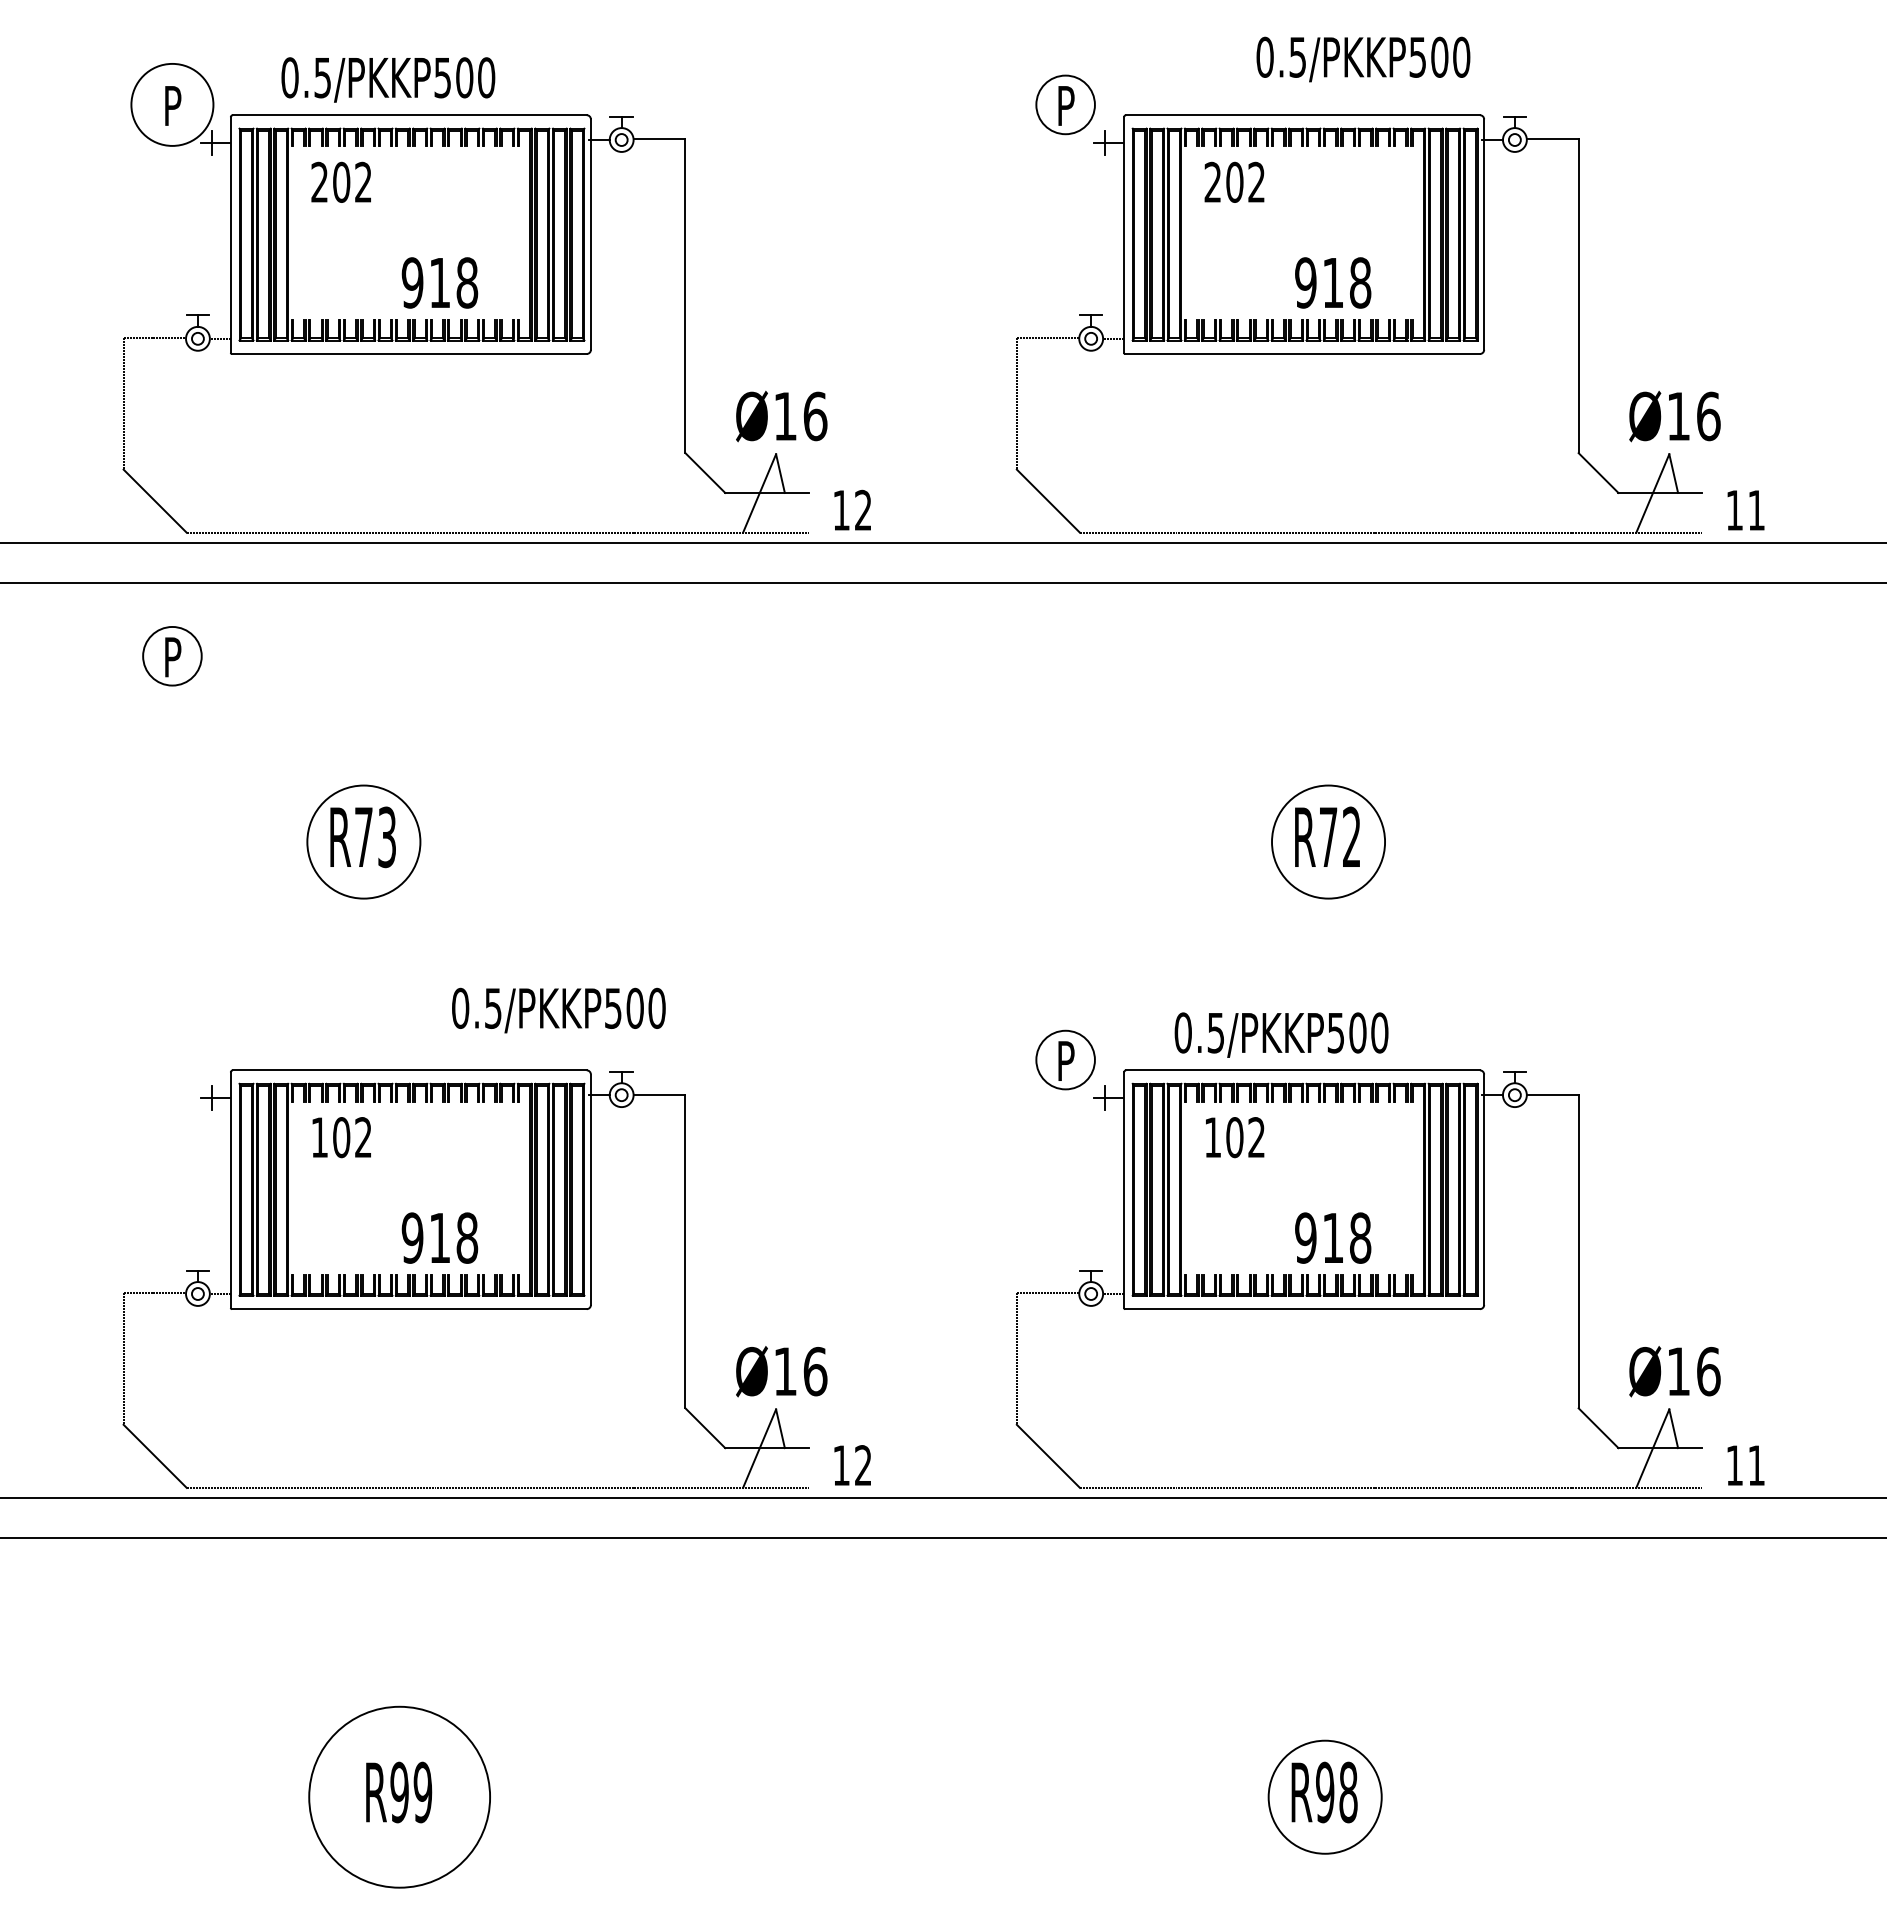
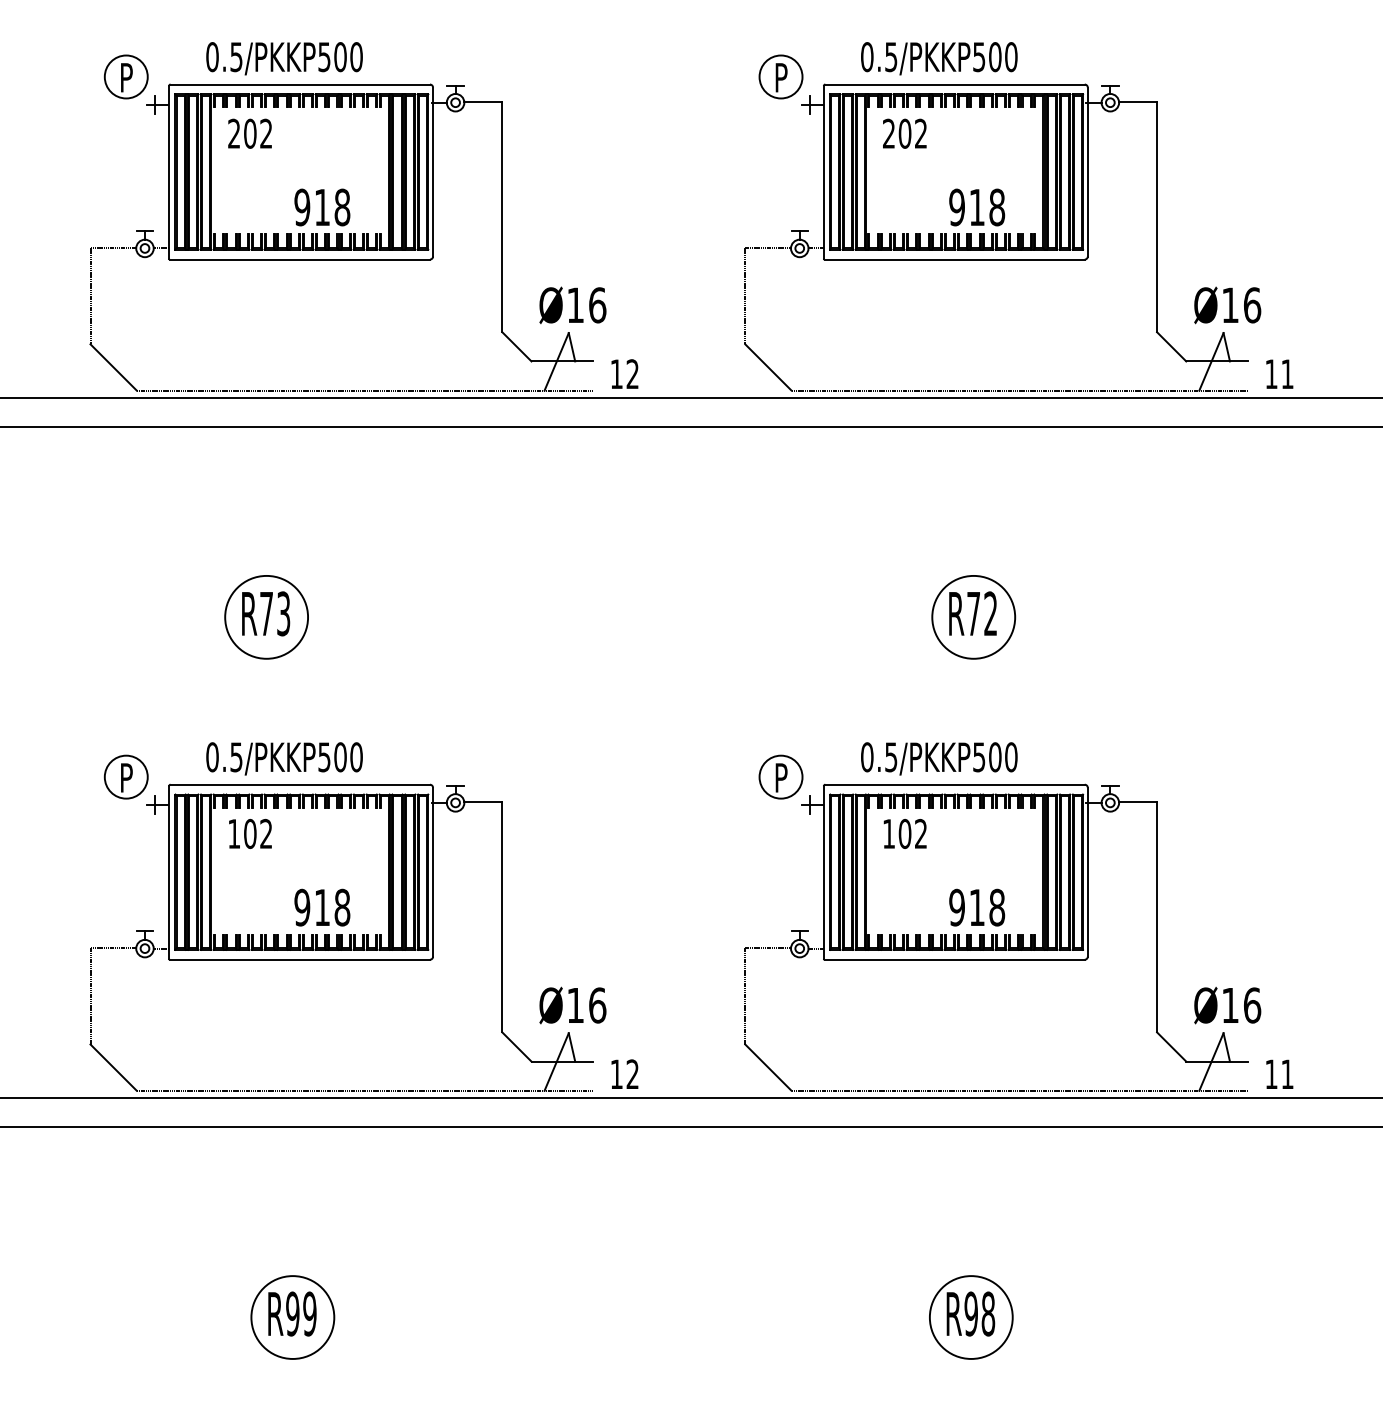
text: (1363, 59) -> (939, 58), moved
circle: (171, 104) -> (125, 76), size x0.71
part: (171, 655) -> (125, 776), moved
text: (558, 1010) -> (284, 758), moved
circle: (399, 1797) -> (292, 1317), size x0.62

